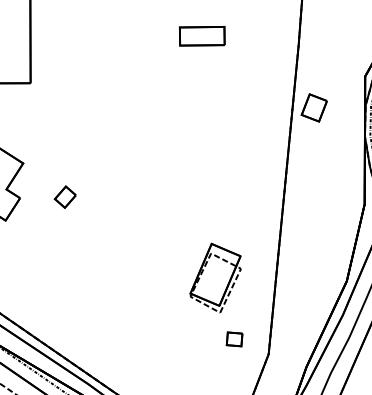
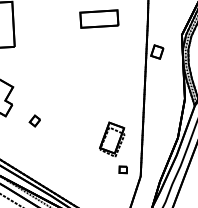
part: (202, 35) -> (99, 18), size x1.67
part: (64, 196) -> (34, 120), moved

